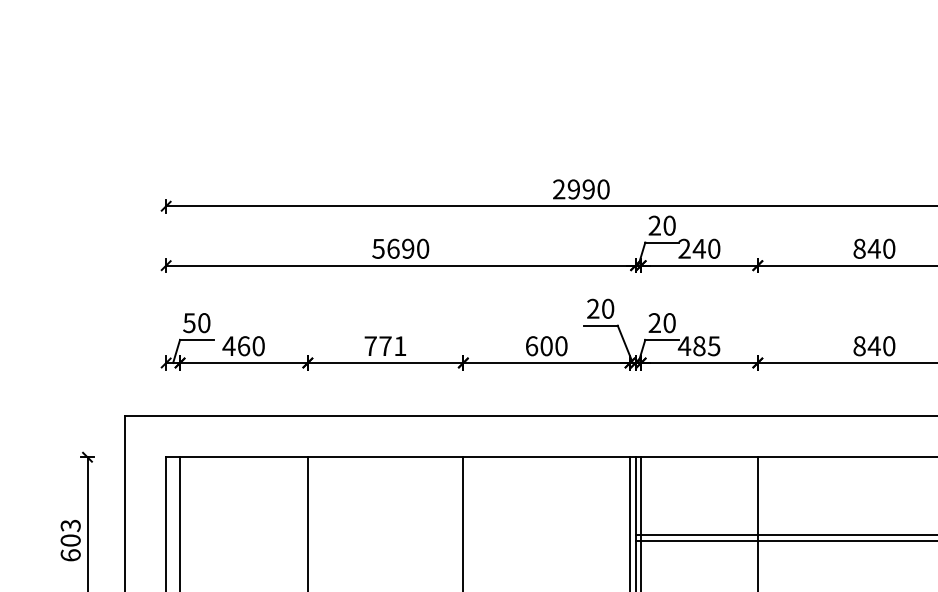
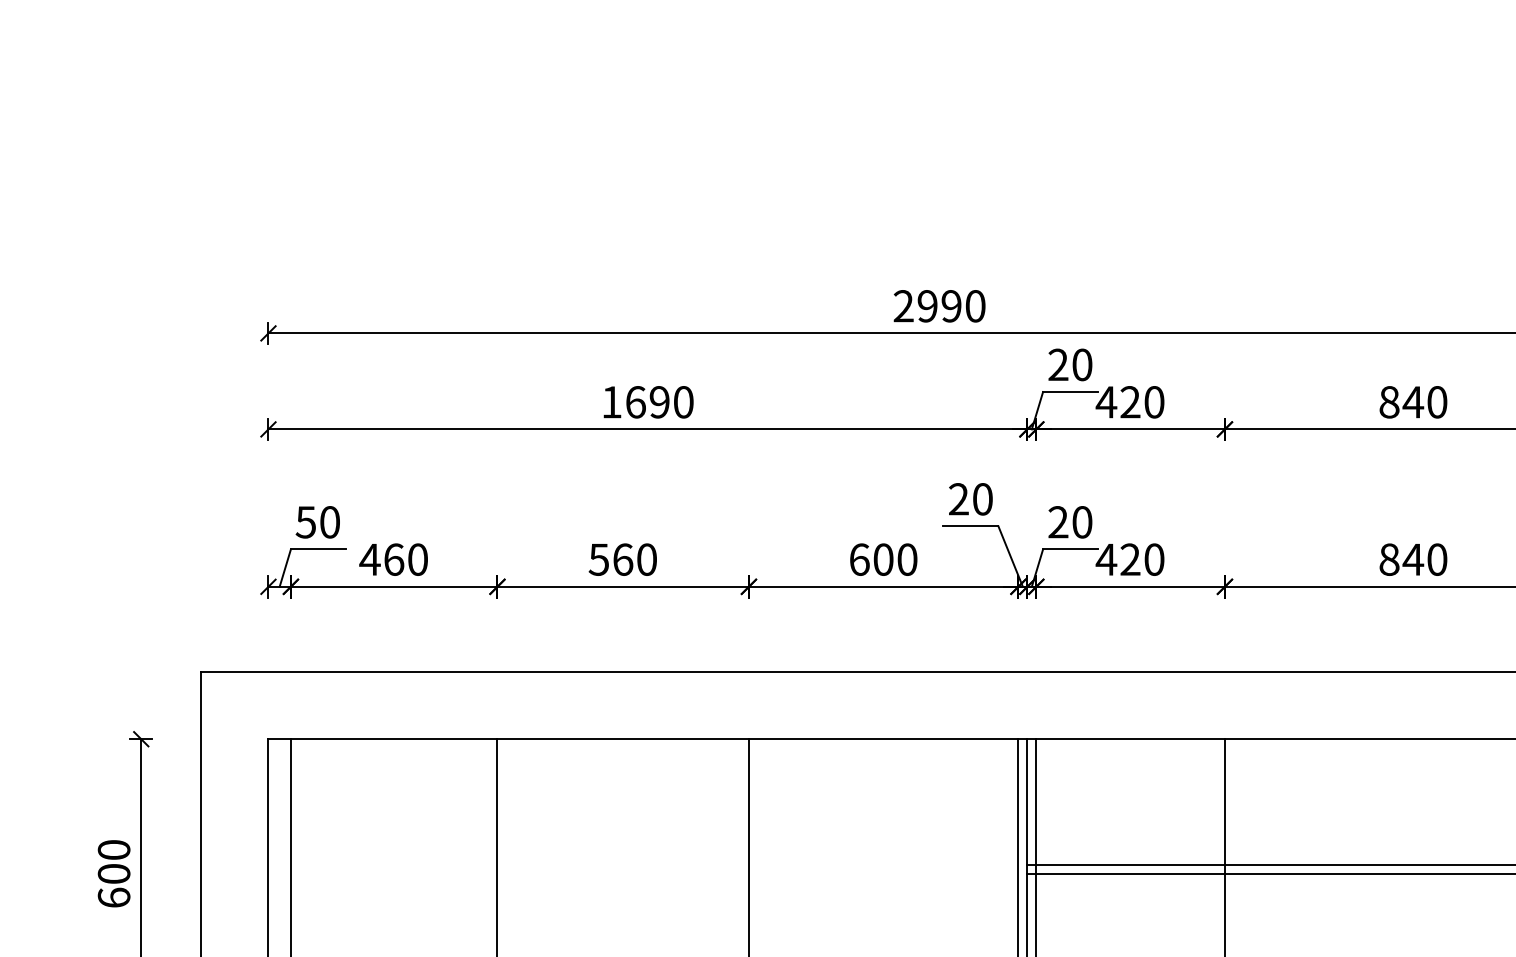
text: (378, 248) -> (611, 401), 5690 -> 1690
text: (691, 248) -> (1117, 401), 240 -> 420
text: (385, 346) -> (623, 560), 771 -> 560
text: (706, 346) -> (1141, 560), 485 -> 420
text: (70, 525) -> (113, 849), 603 -> 600

